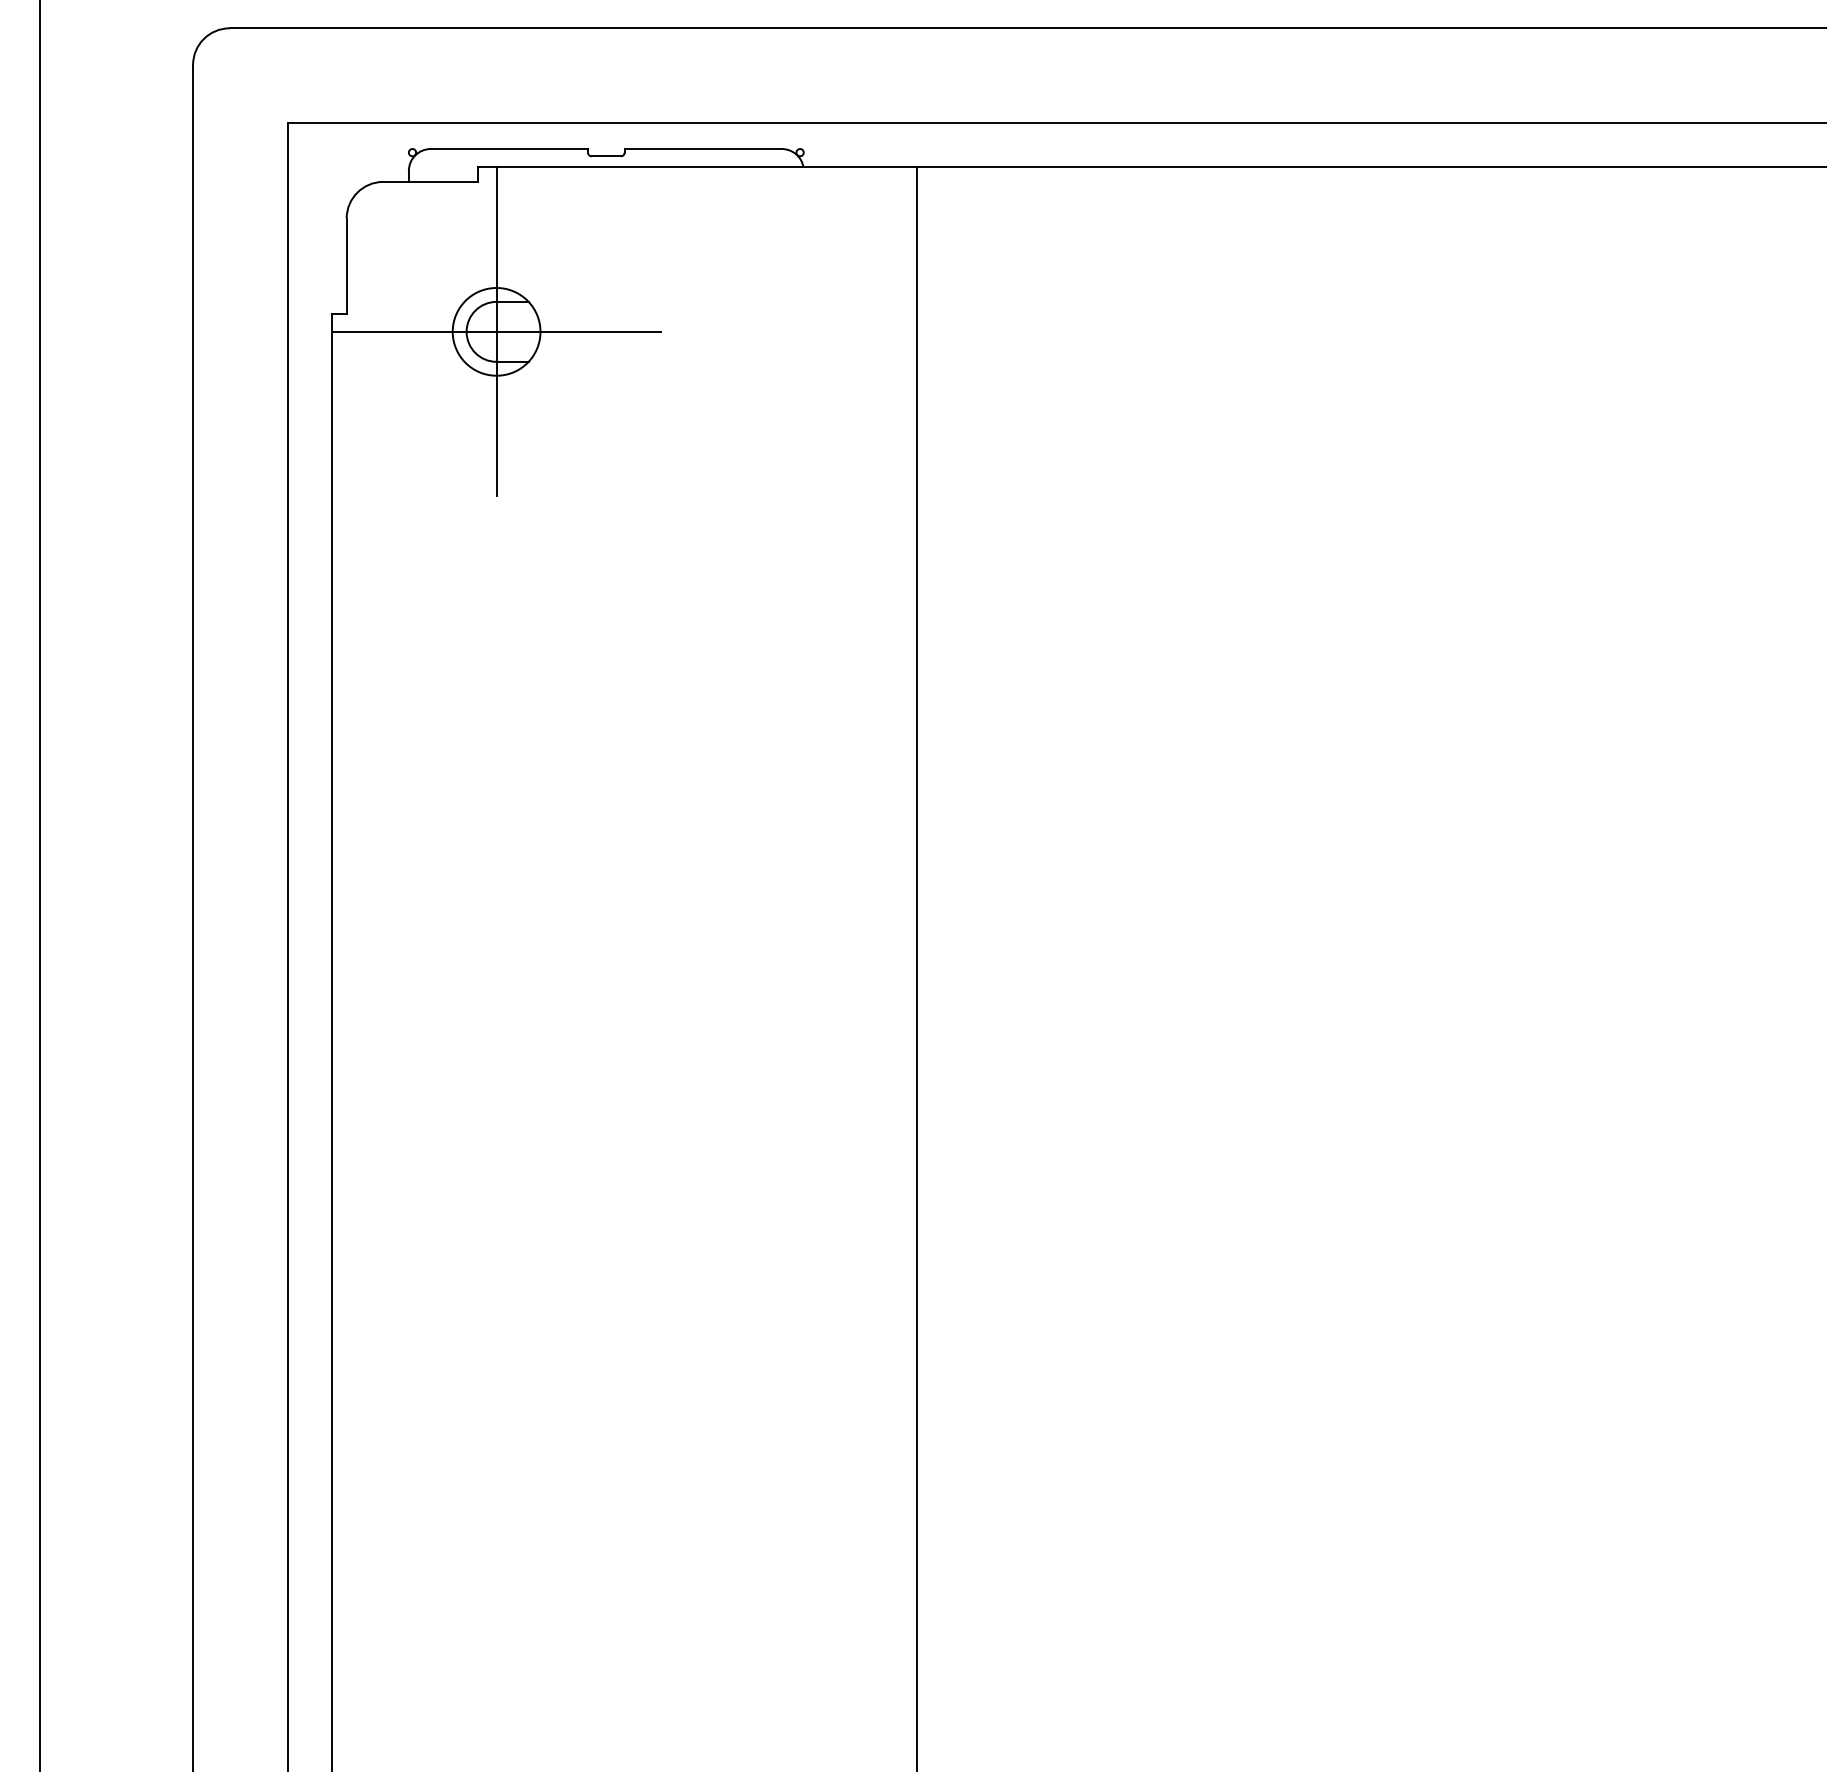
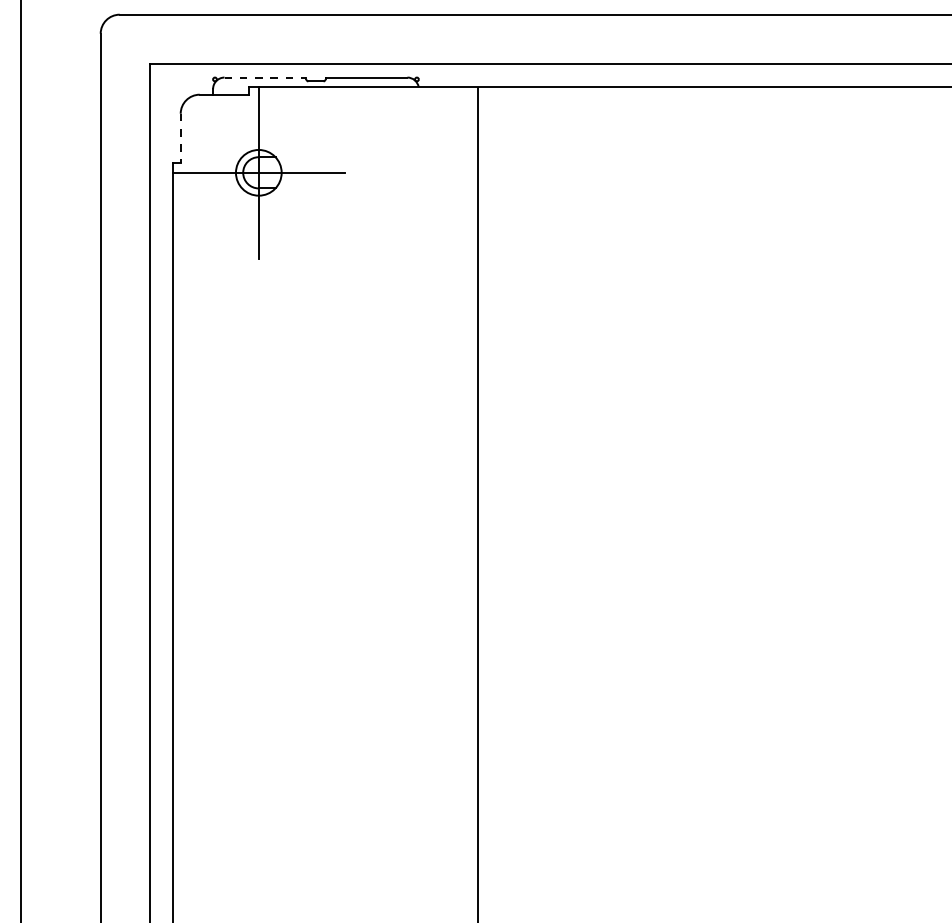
line: (509, 148) -> (265, 77), solid -> dashed
line: (346, 265) -> (180, 138), solid -> dashed

